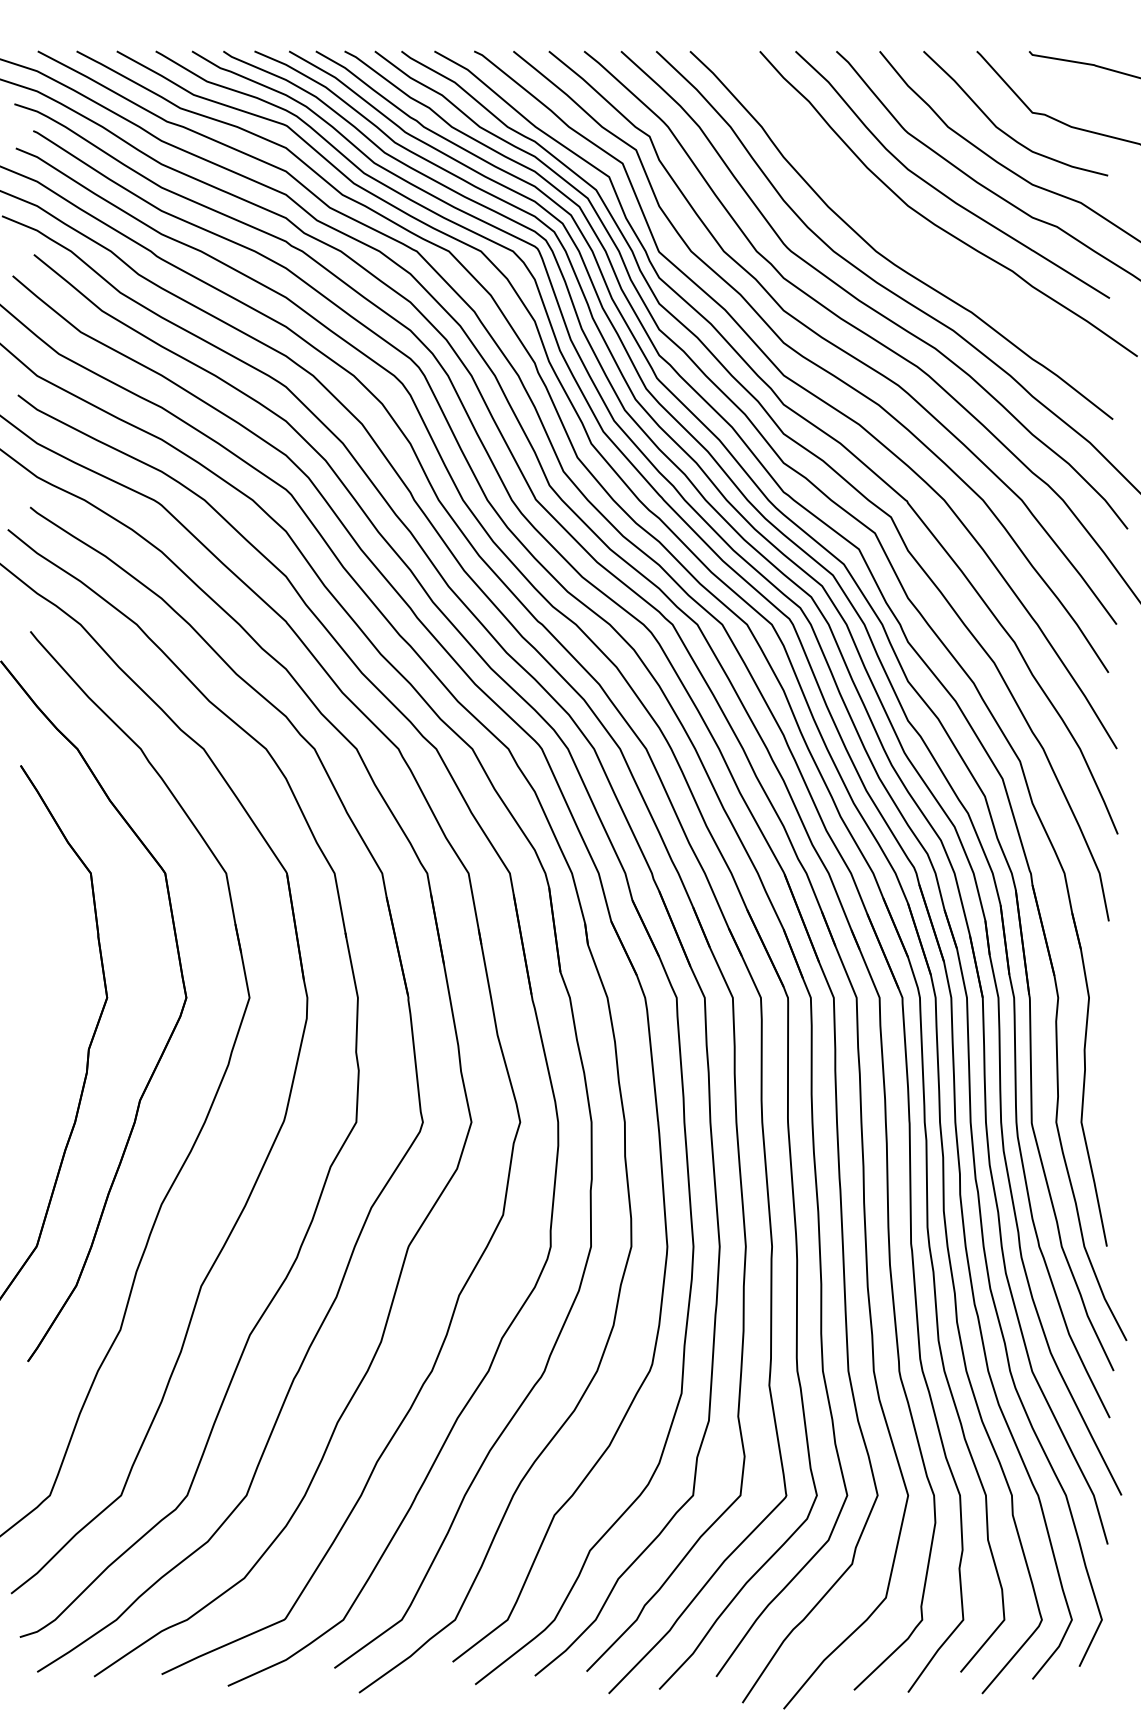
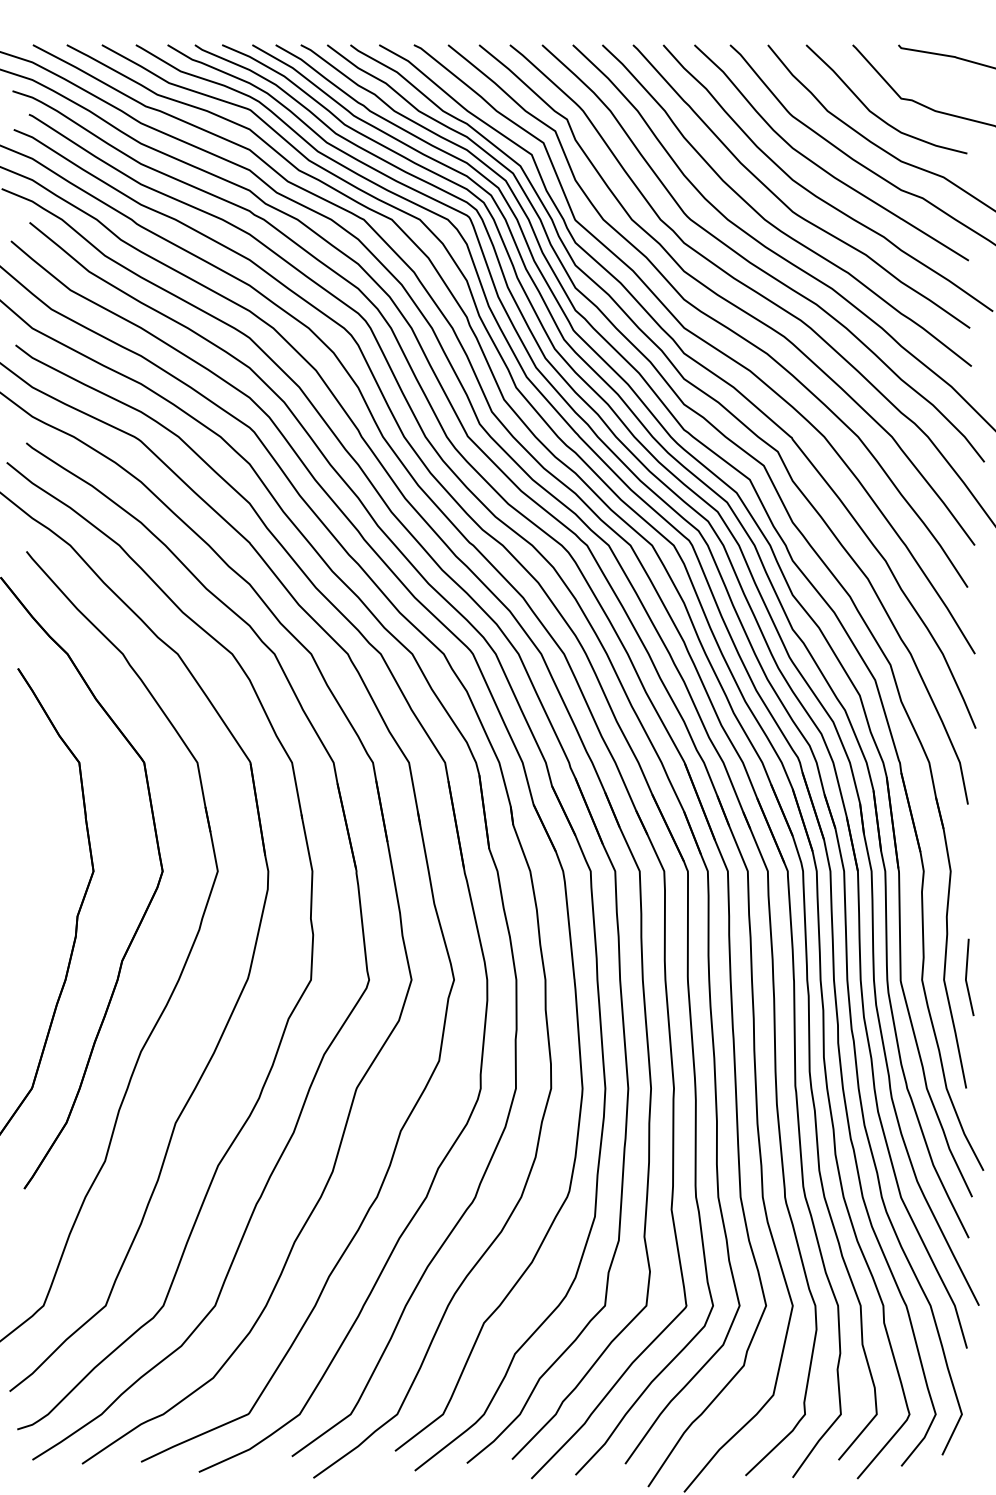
curve: (900, 233) -> (786, 204), added
line: (1107, 1119) -> (966, 977), added

